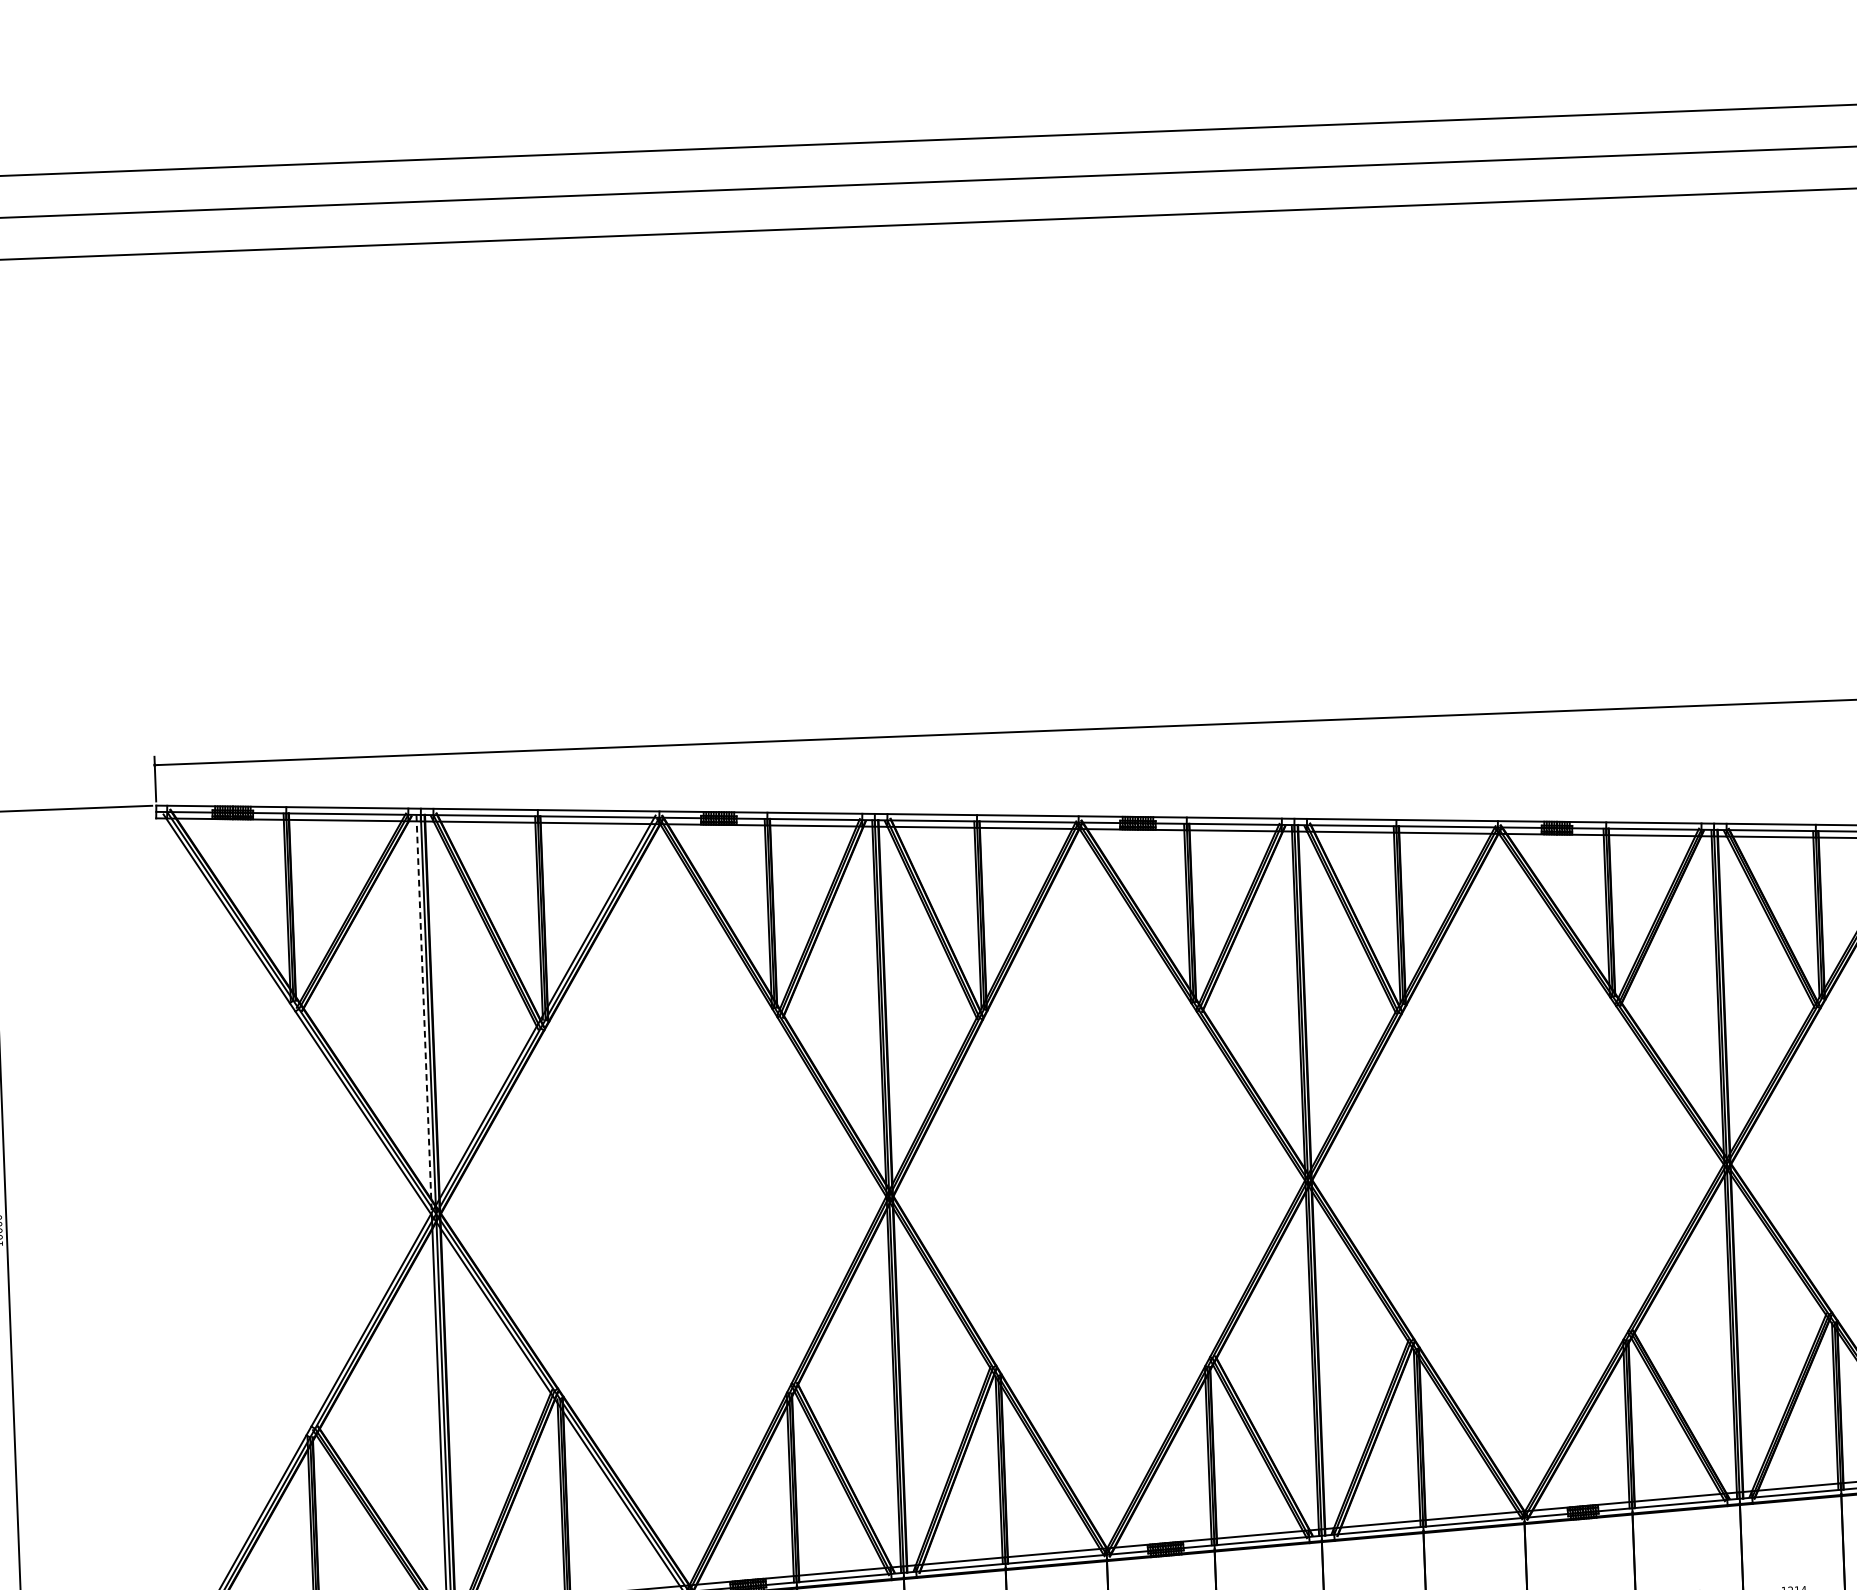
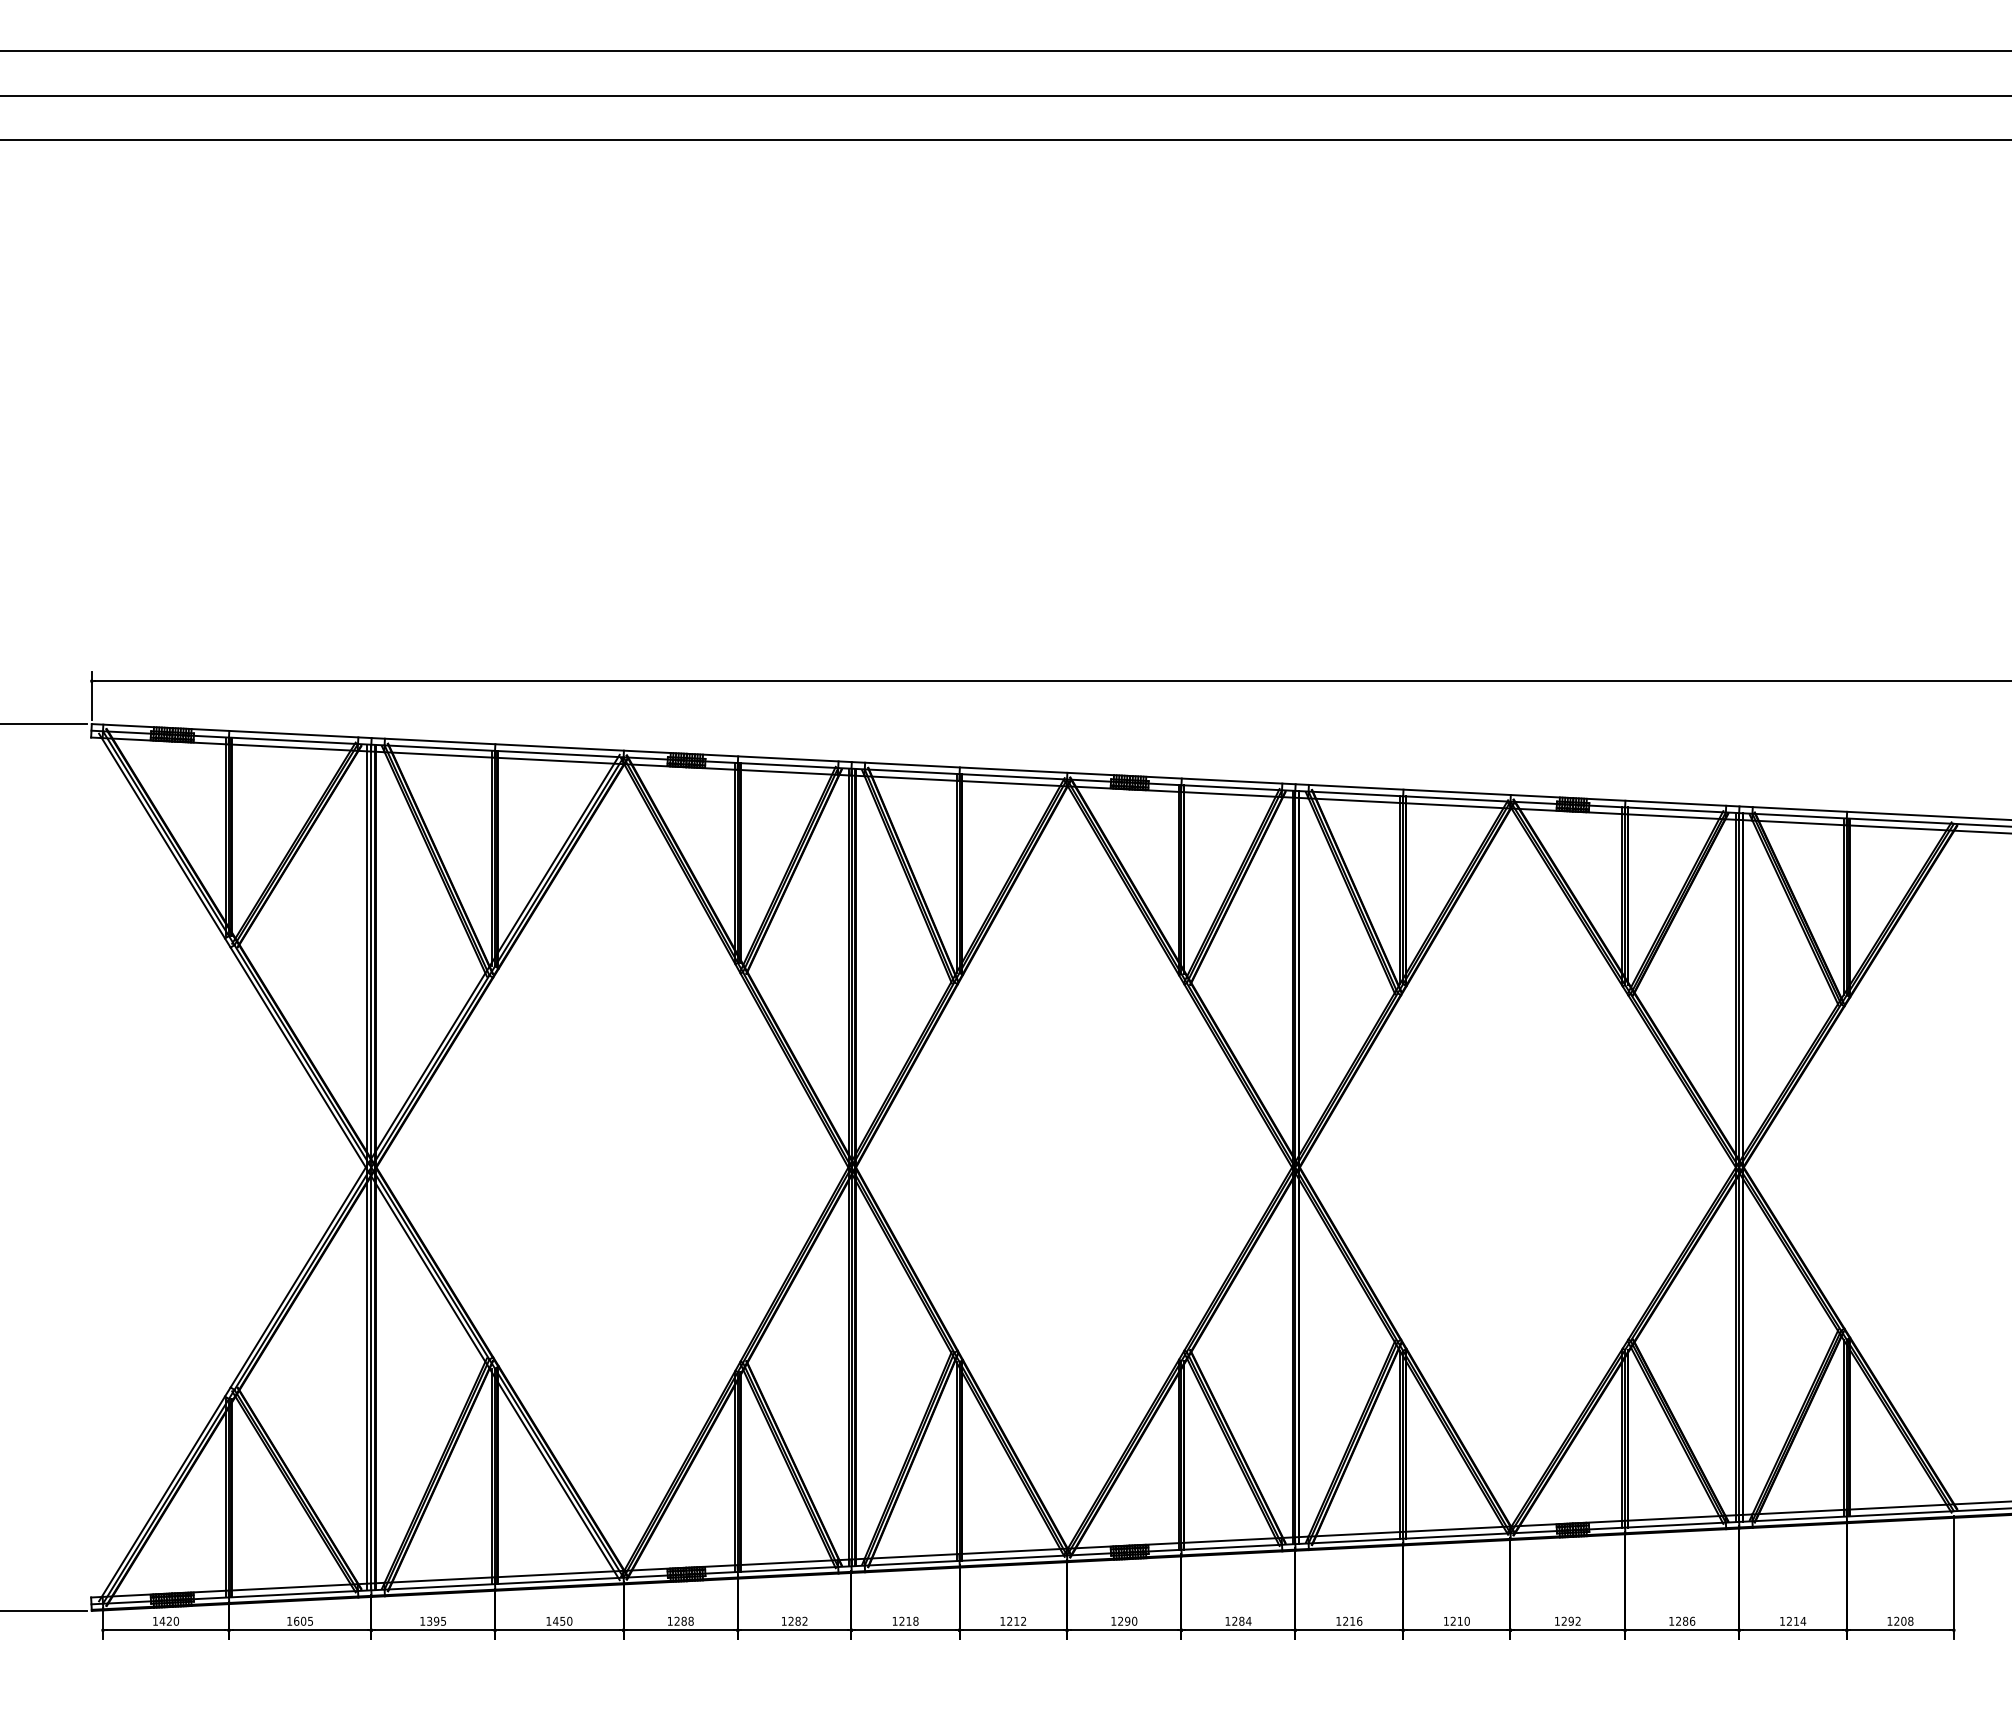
line: (423, 1014) -> (366, 956), dashed -> solid

